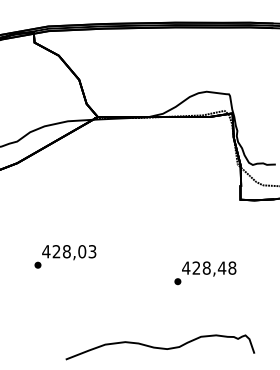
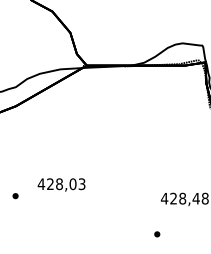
part: (37, 264) -> (15, 195), moved
part: (177, 281) -> (156, 234), moved

